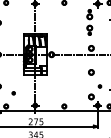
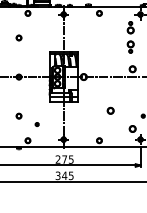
part: (91, 72) -> (110, 110), moved

